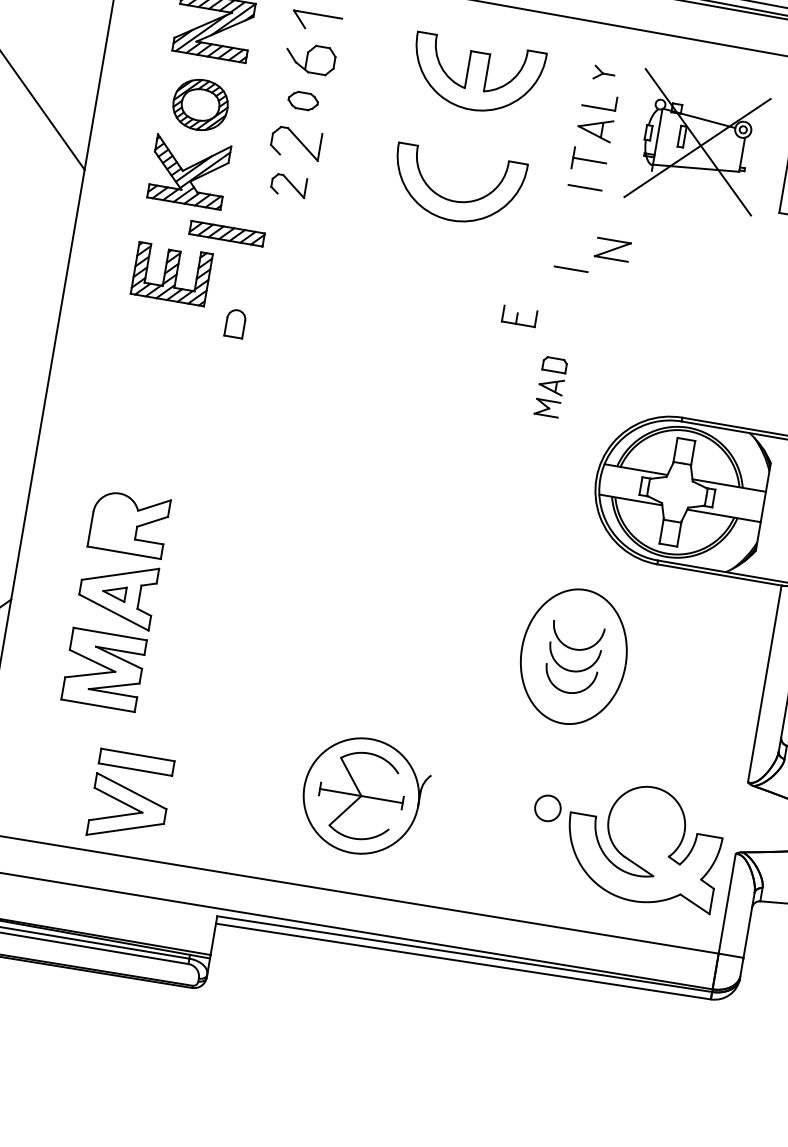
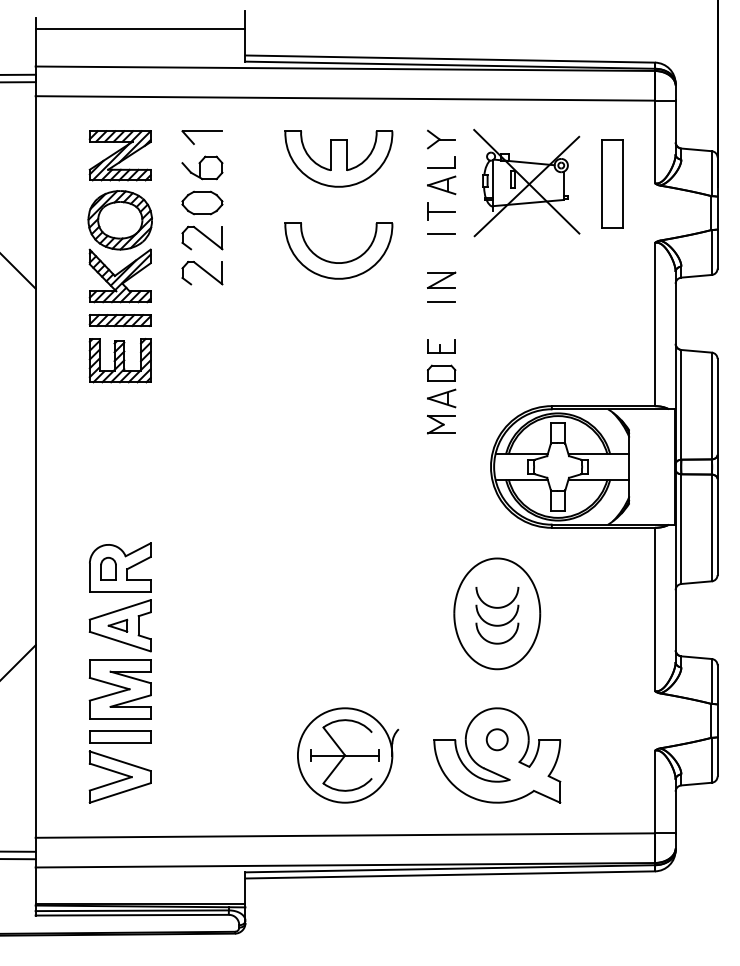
part: (604, 73) -> (441, 139), size x1.67
part: (303, 100) -> (202, 202), size x1.67
part: (199, 105) -> (119, 220), size x1.43
part: (288, 185) -> (202, 273), size x1.43
part: (226, 233) -> (119, 320), moved
part: (612, 248) -> (441, 279), moved
part: (519, 315) -> (441, 346), moved
part: (235, 323) -> (108, 568), moved
part: (550, 386) -> (441, 399), size x1.43
part: (129, 797) -> (119, 766), moved
part: (643, 844) -> (497, 755), moved

